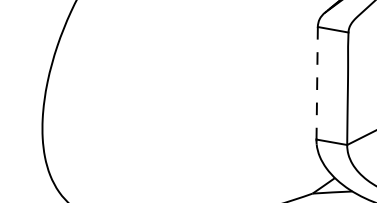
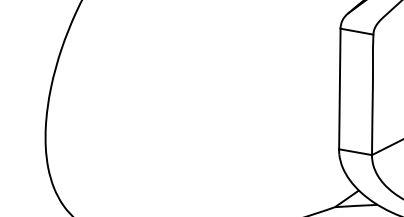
line: (316, 83) -> (339, 89), dashed -> solid

